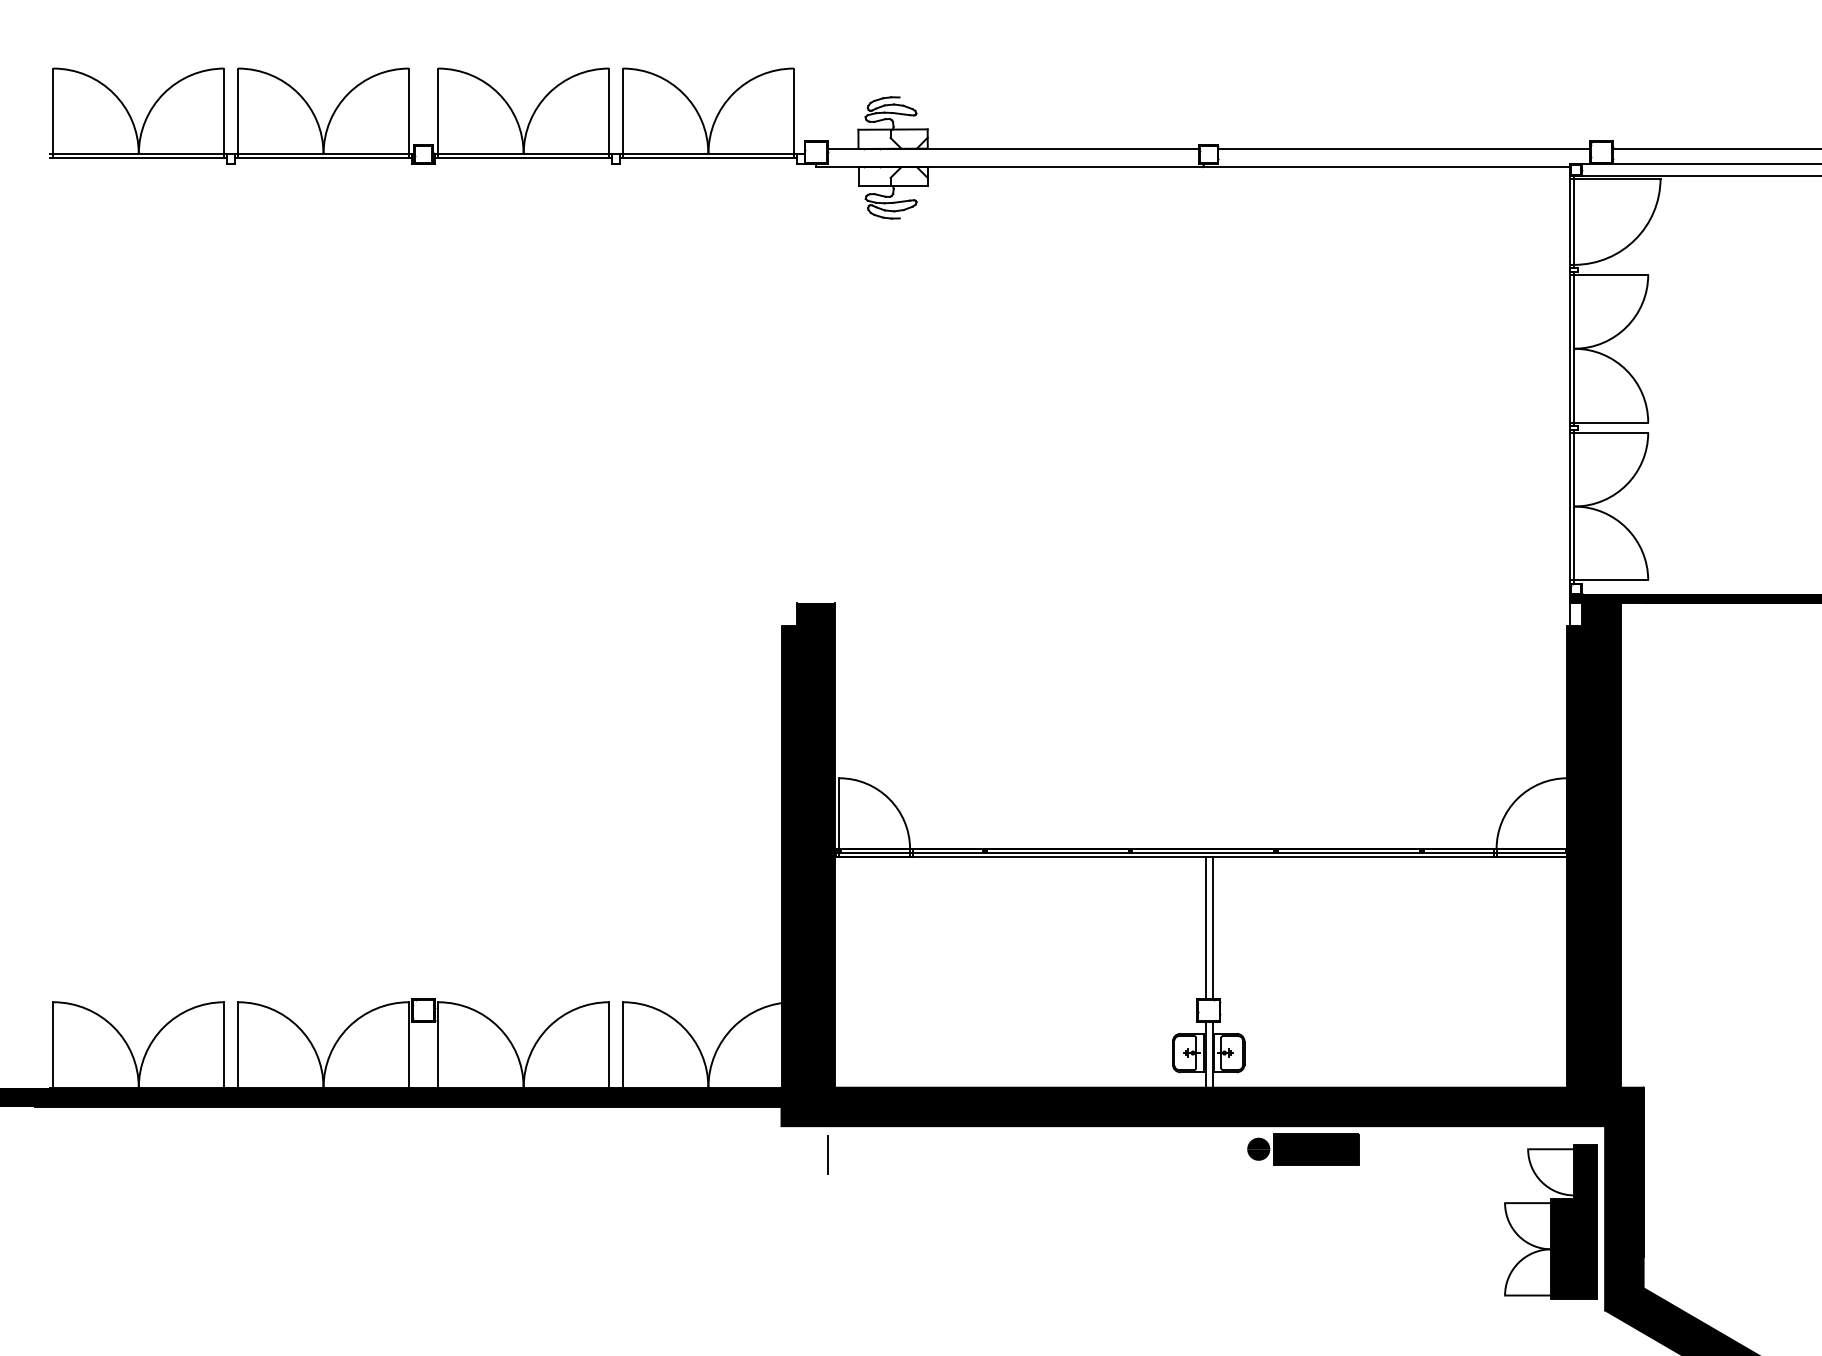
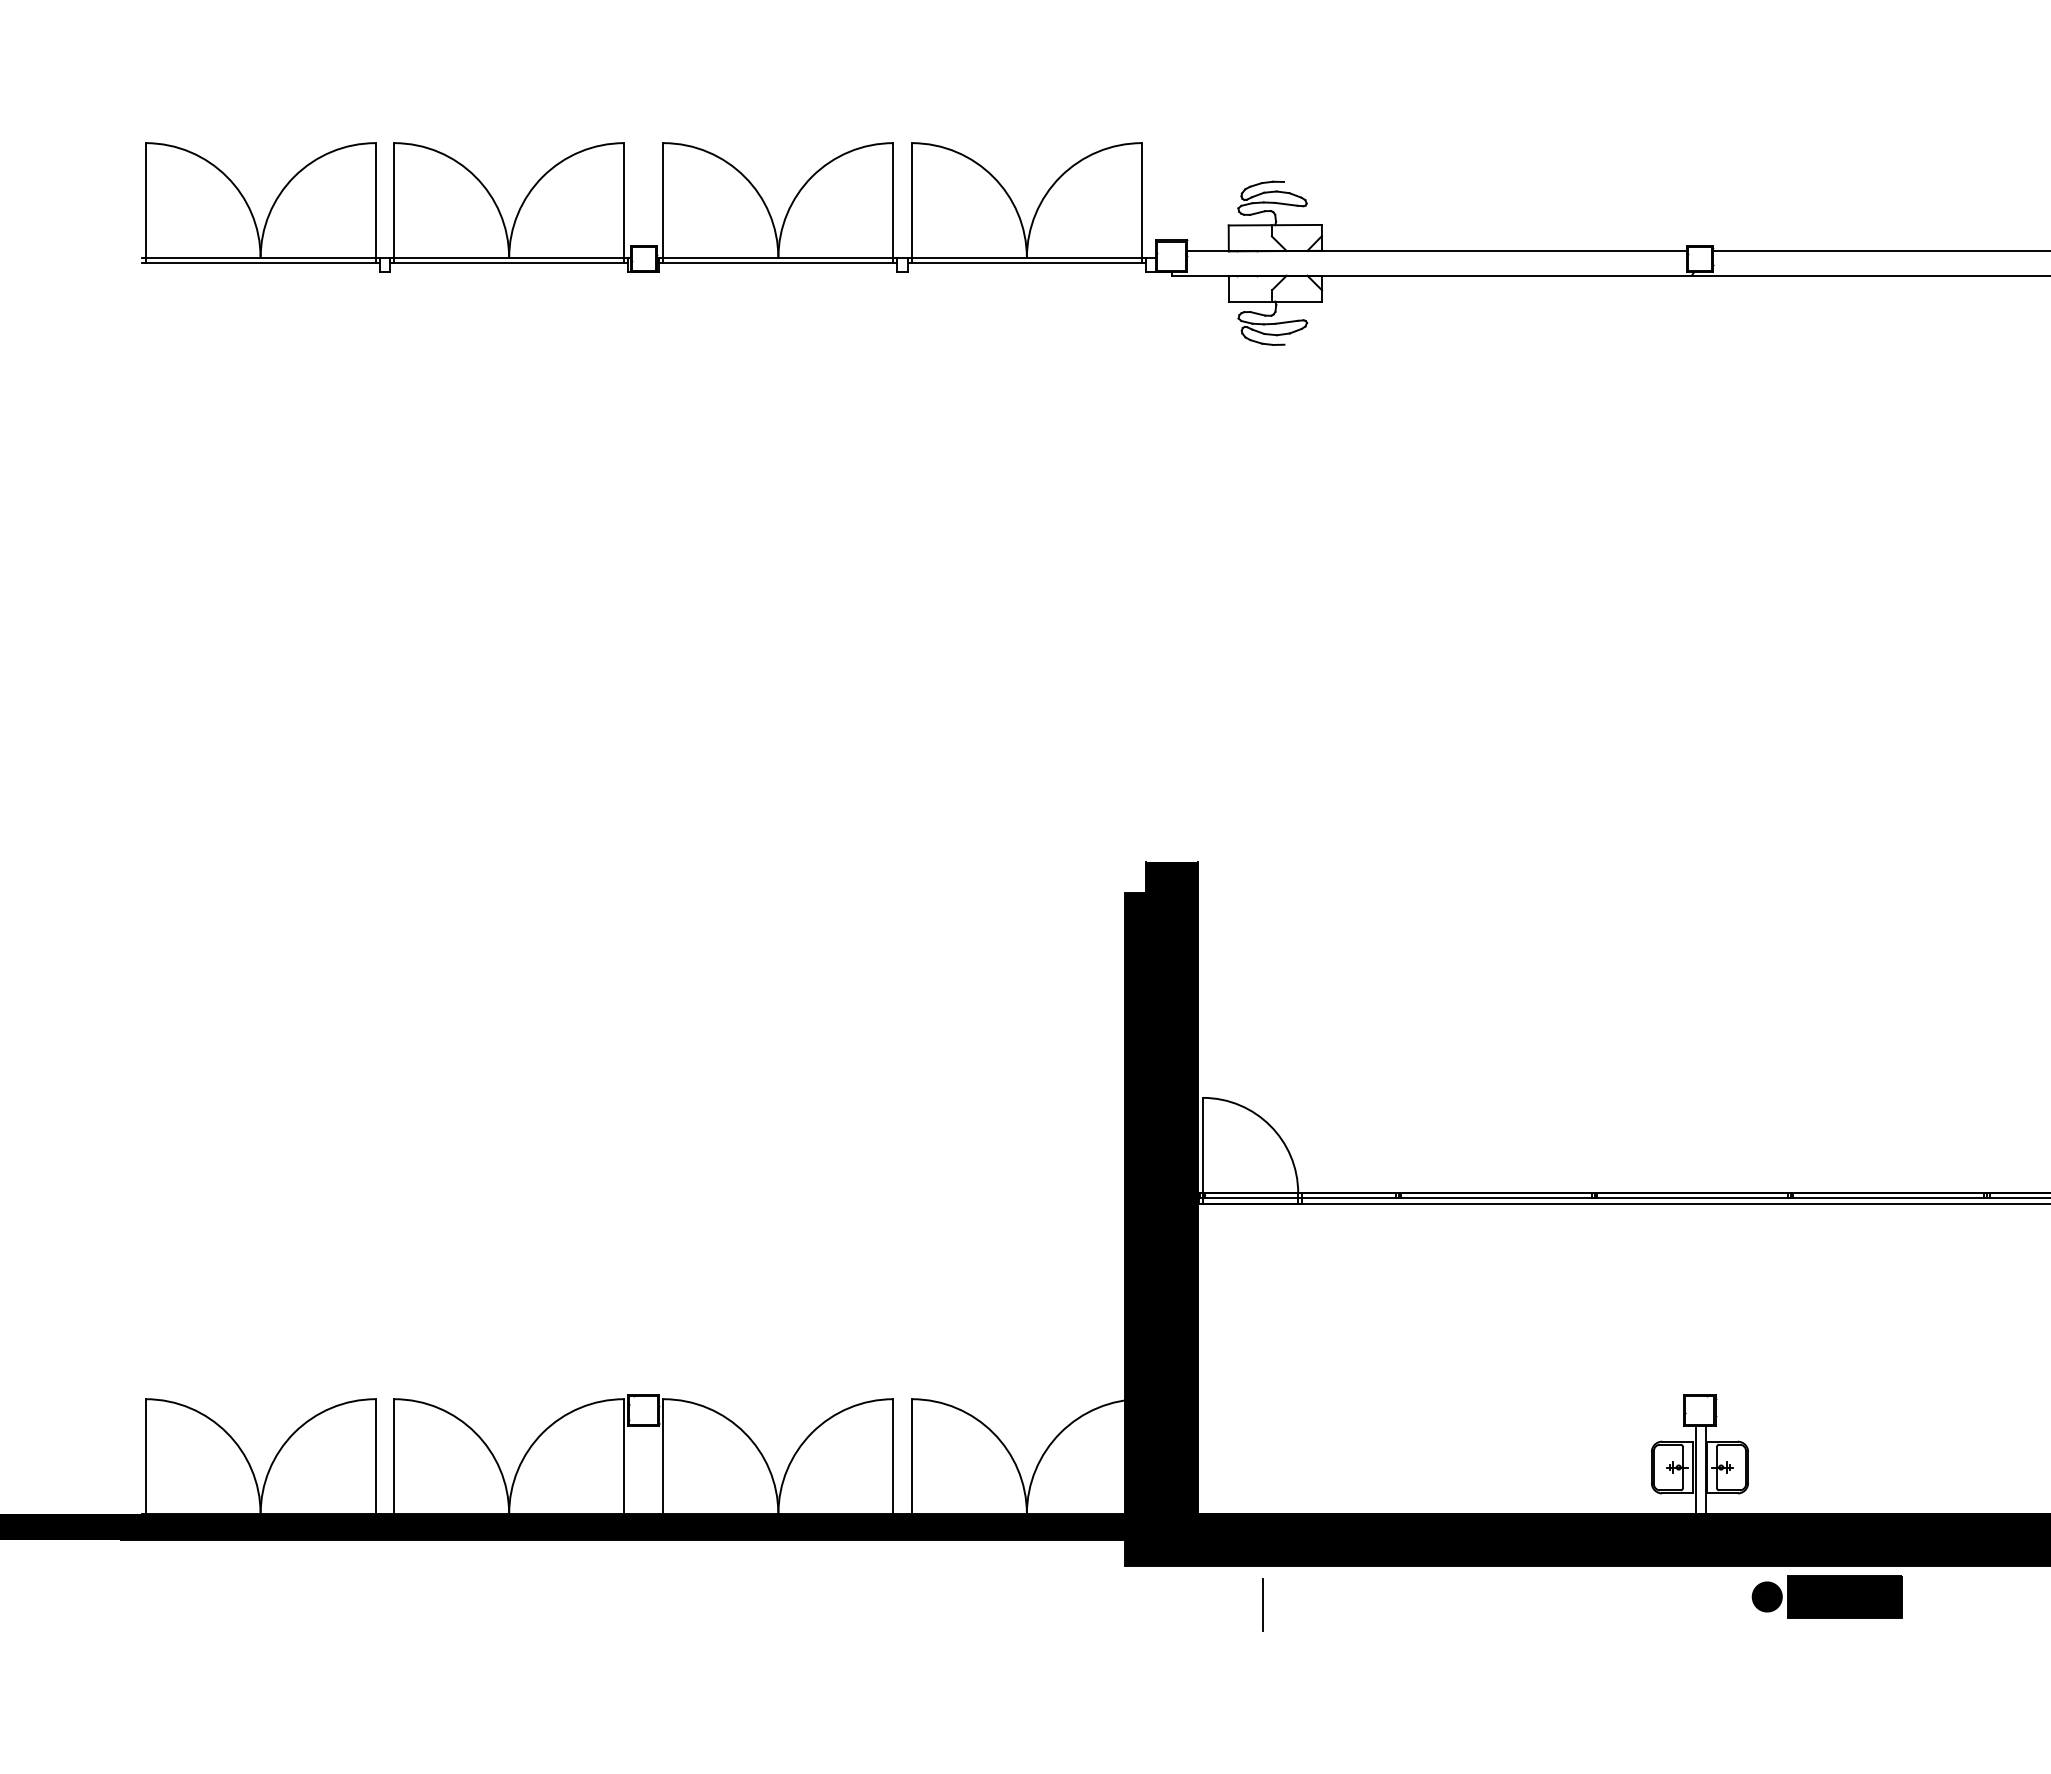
line: (1205, 927) -> (1695, 1298), removed
line: (1213, 927) -> (1706, 1298), removed
line: (827, 1154) -> (1262, 1604), moved

